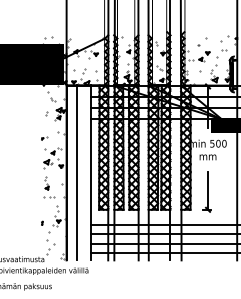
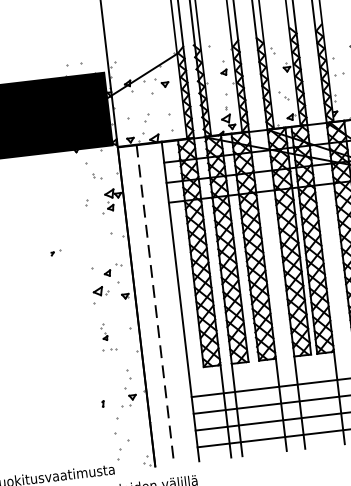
part: (44, 138) -> (56, 252), moved
line: (76, 172) -> (154, 303), solid -> dashed
part: (49, 187) -> (108, 337), size x0.7

